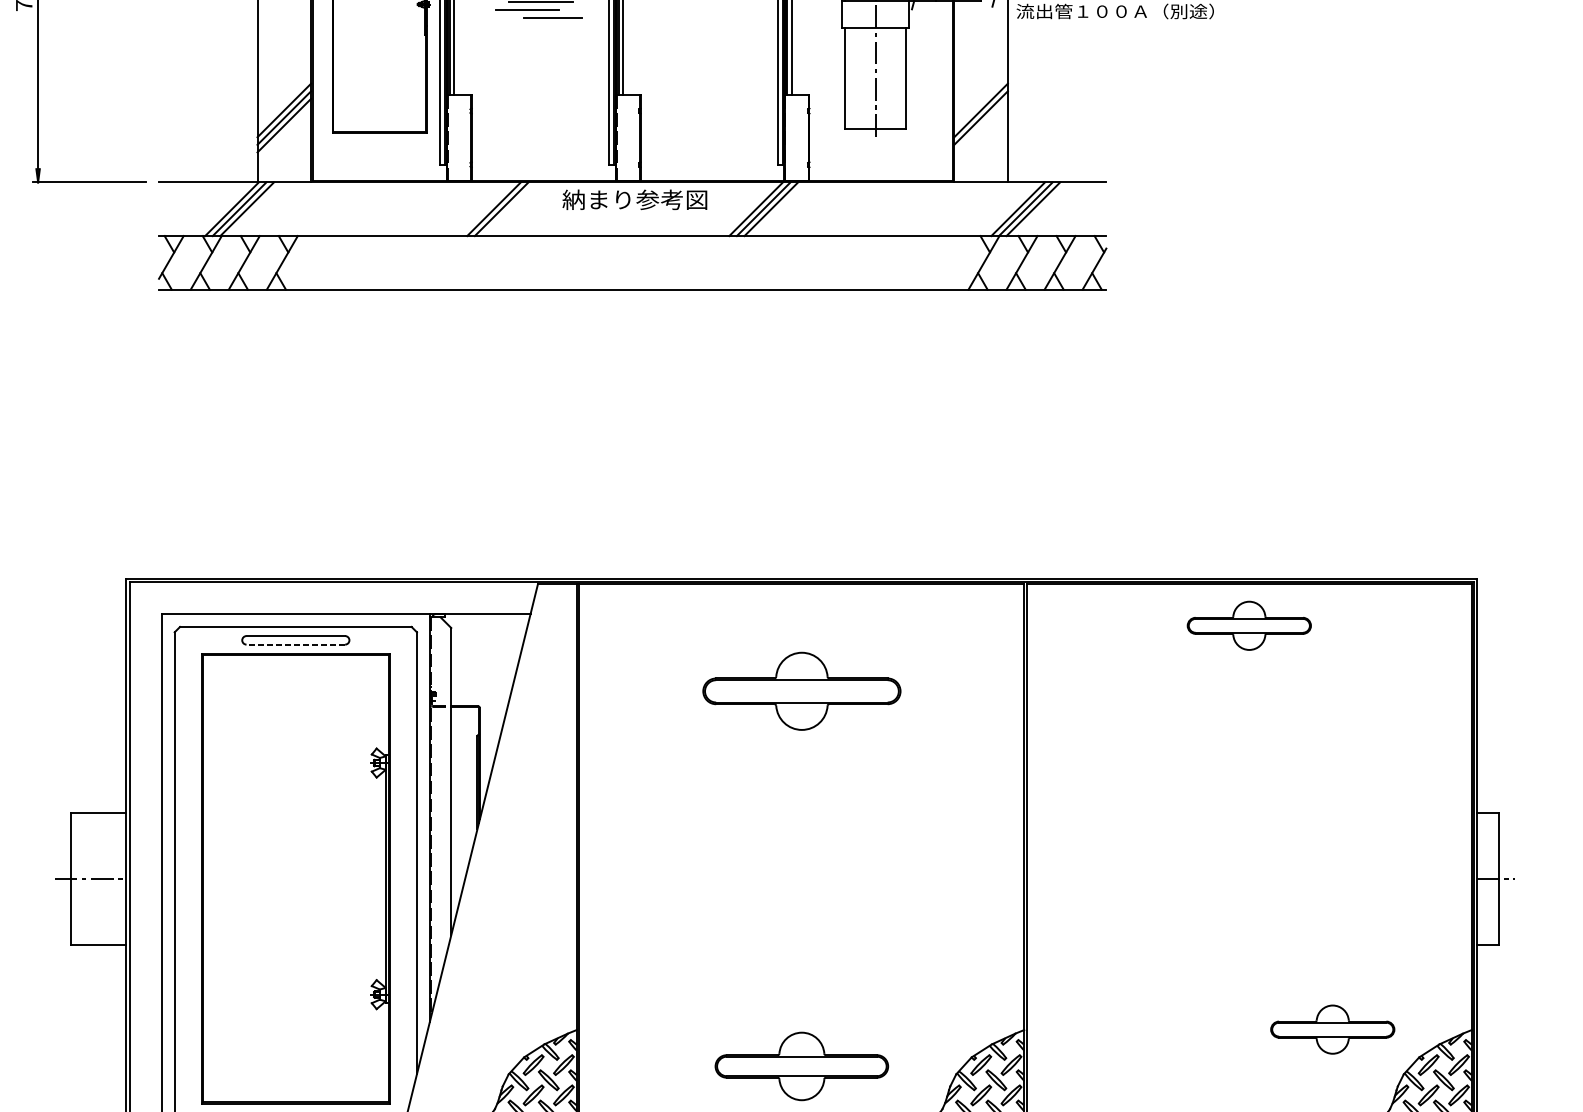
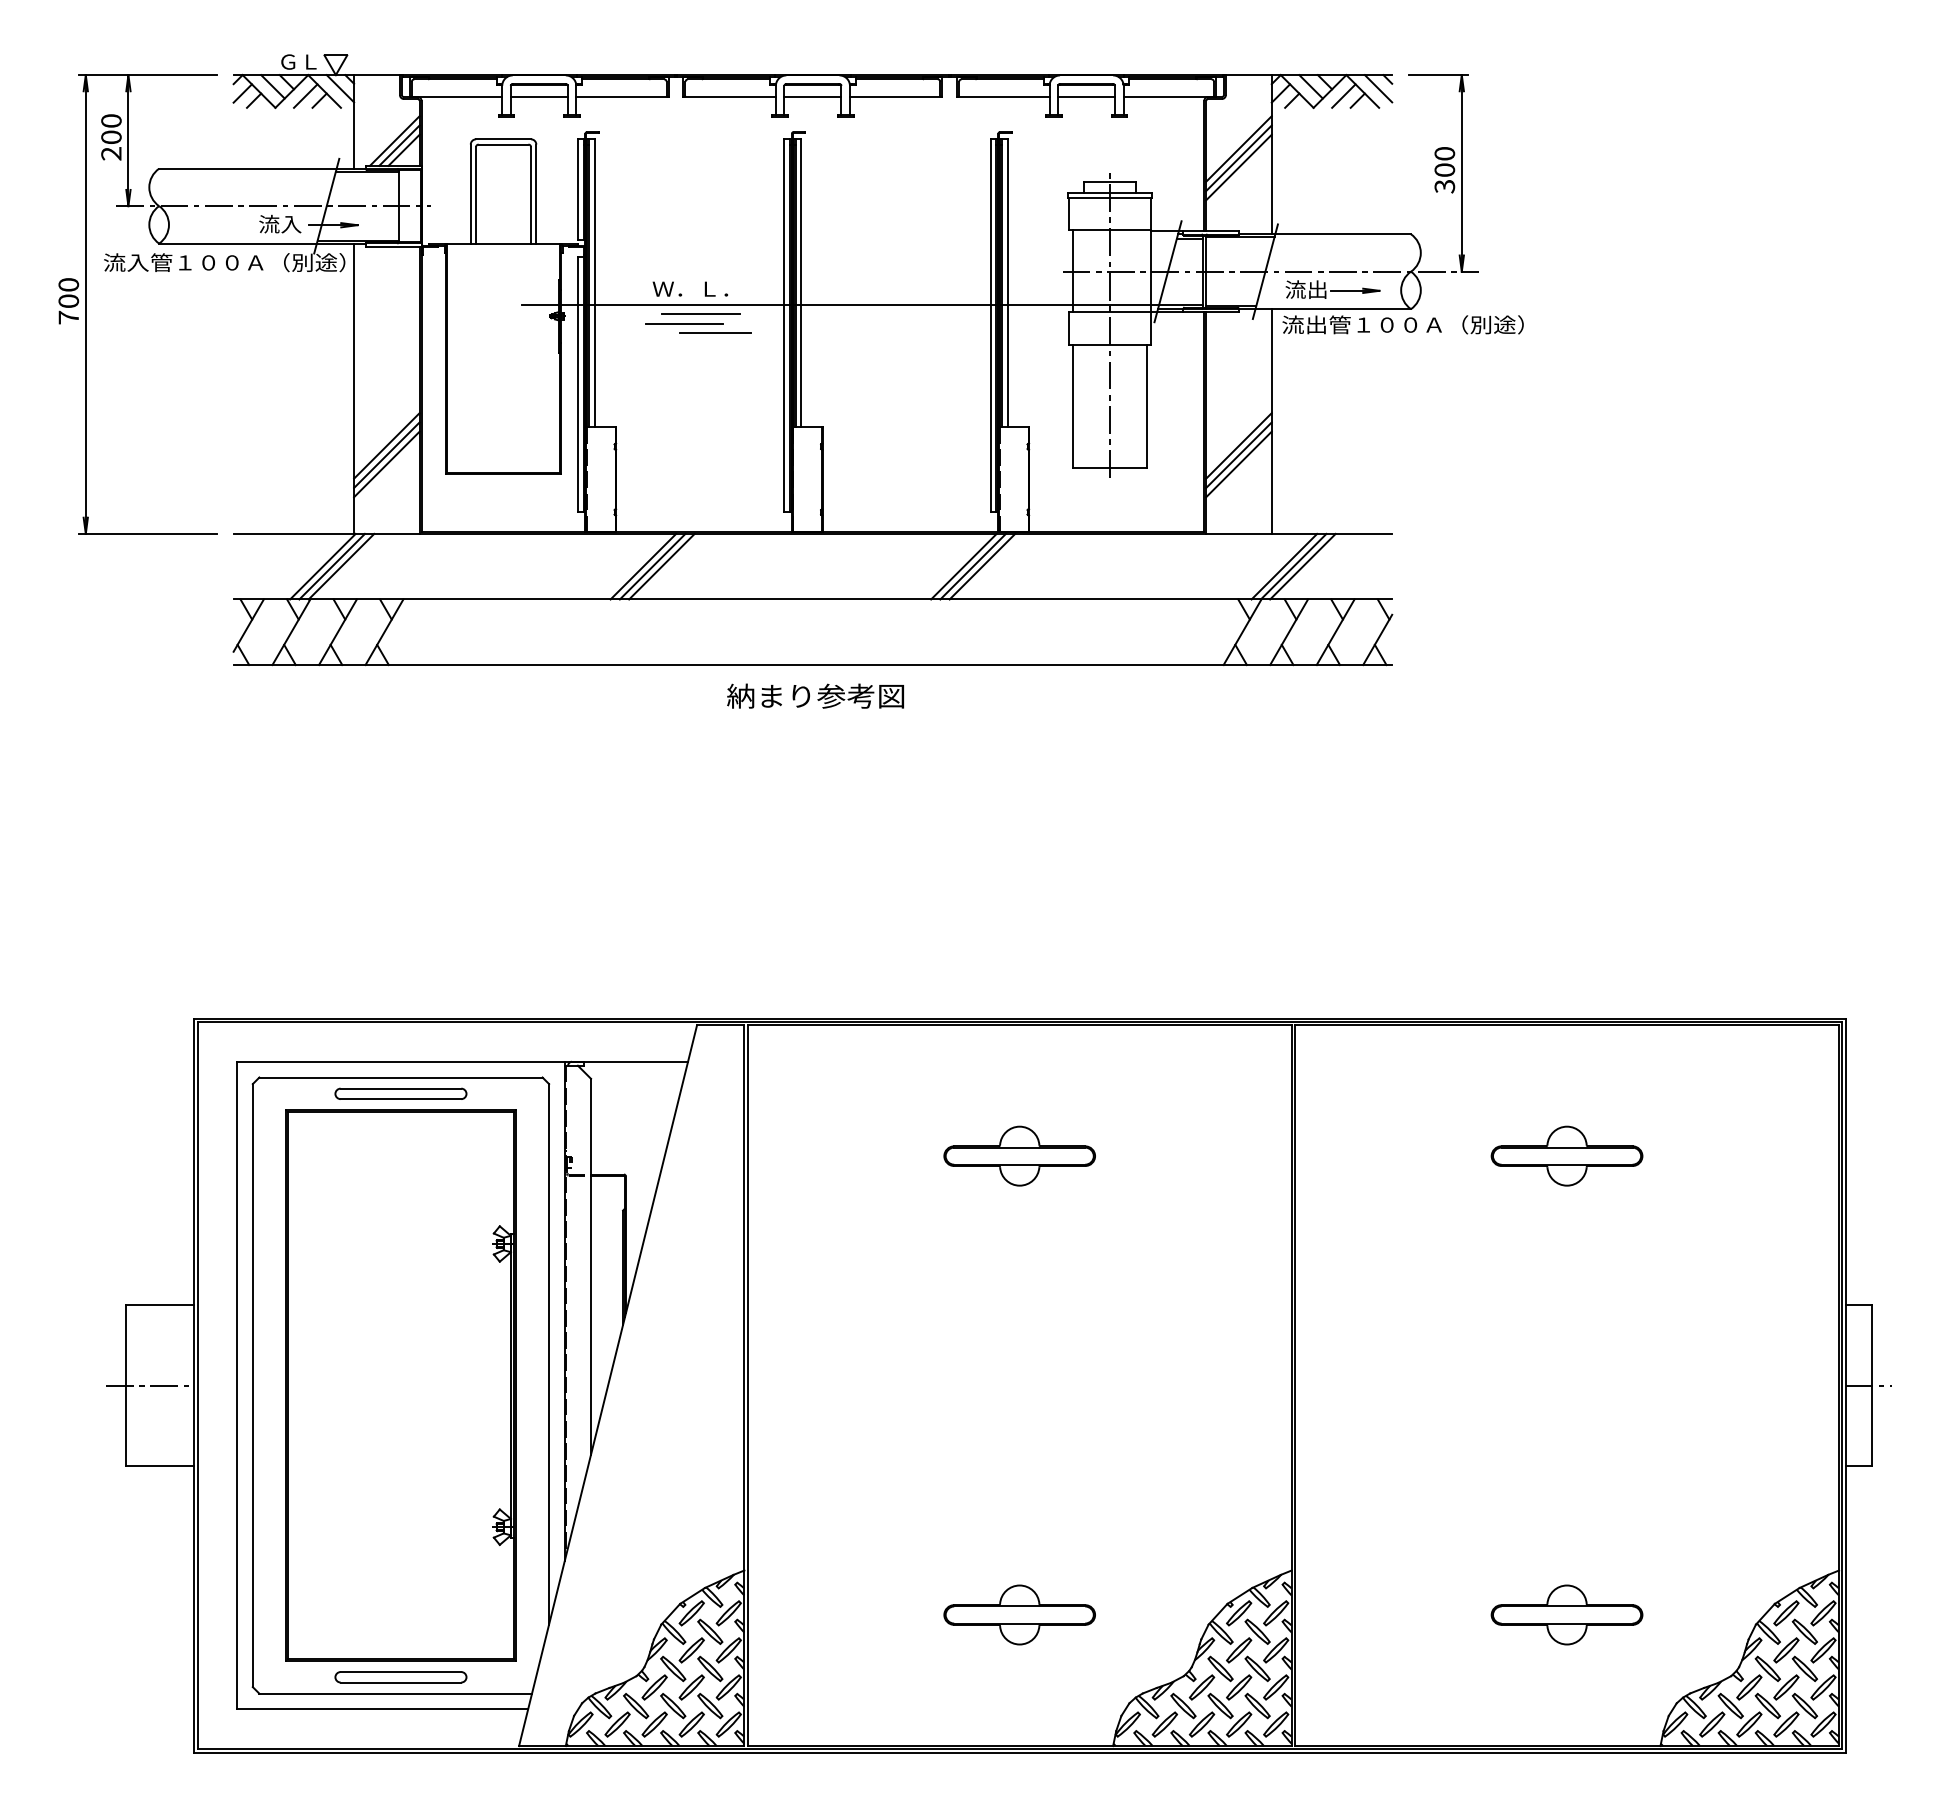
line: (980, 125) -> (1238, 464), added
text: (634, 199) -> (815, 695), moved
line: (508, 209) -> (661, 566), added
part: (1248, 625) -> (1566, 1155), moved
line: (295, 644) -> (400, 1099), dashed -> solid
part: (801, 690) -> (1019, 1155), size x0.62
part: (1332, 1029) -> (1566, 1614), moved
part: (801, 1066) -> (1019, 1614), size x0.71

